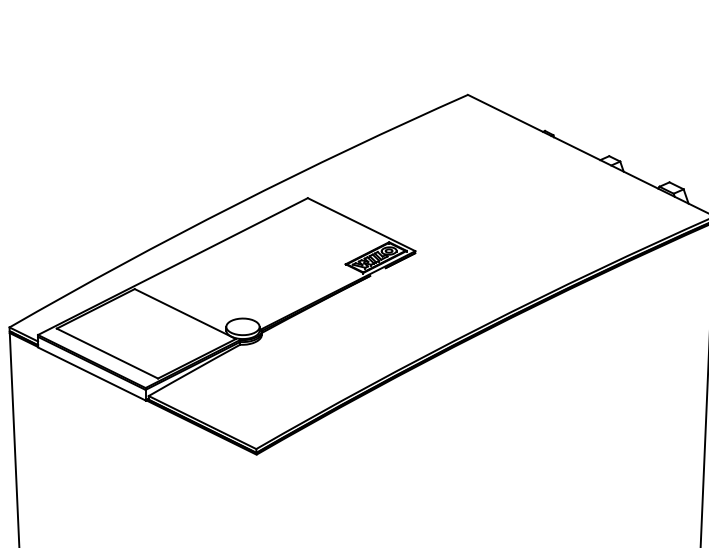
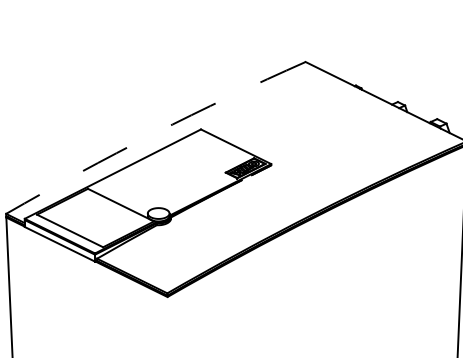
arc: (235, 204) -> (153, 133), solid -> dashed

